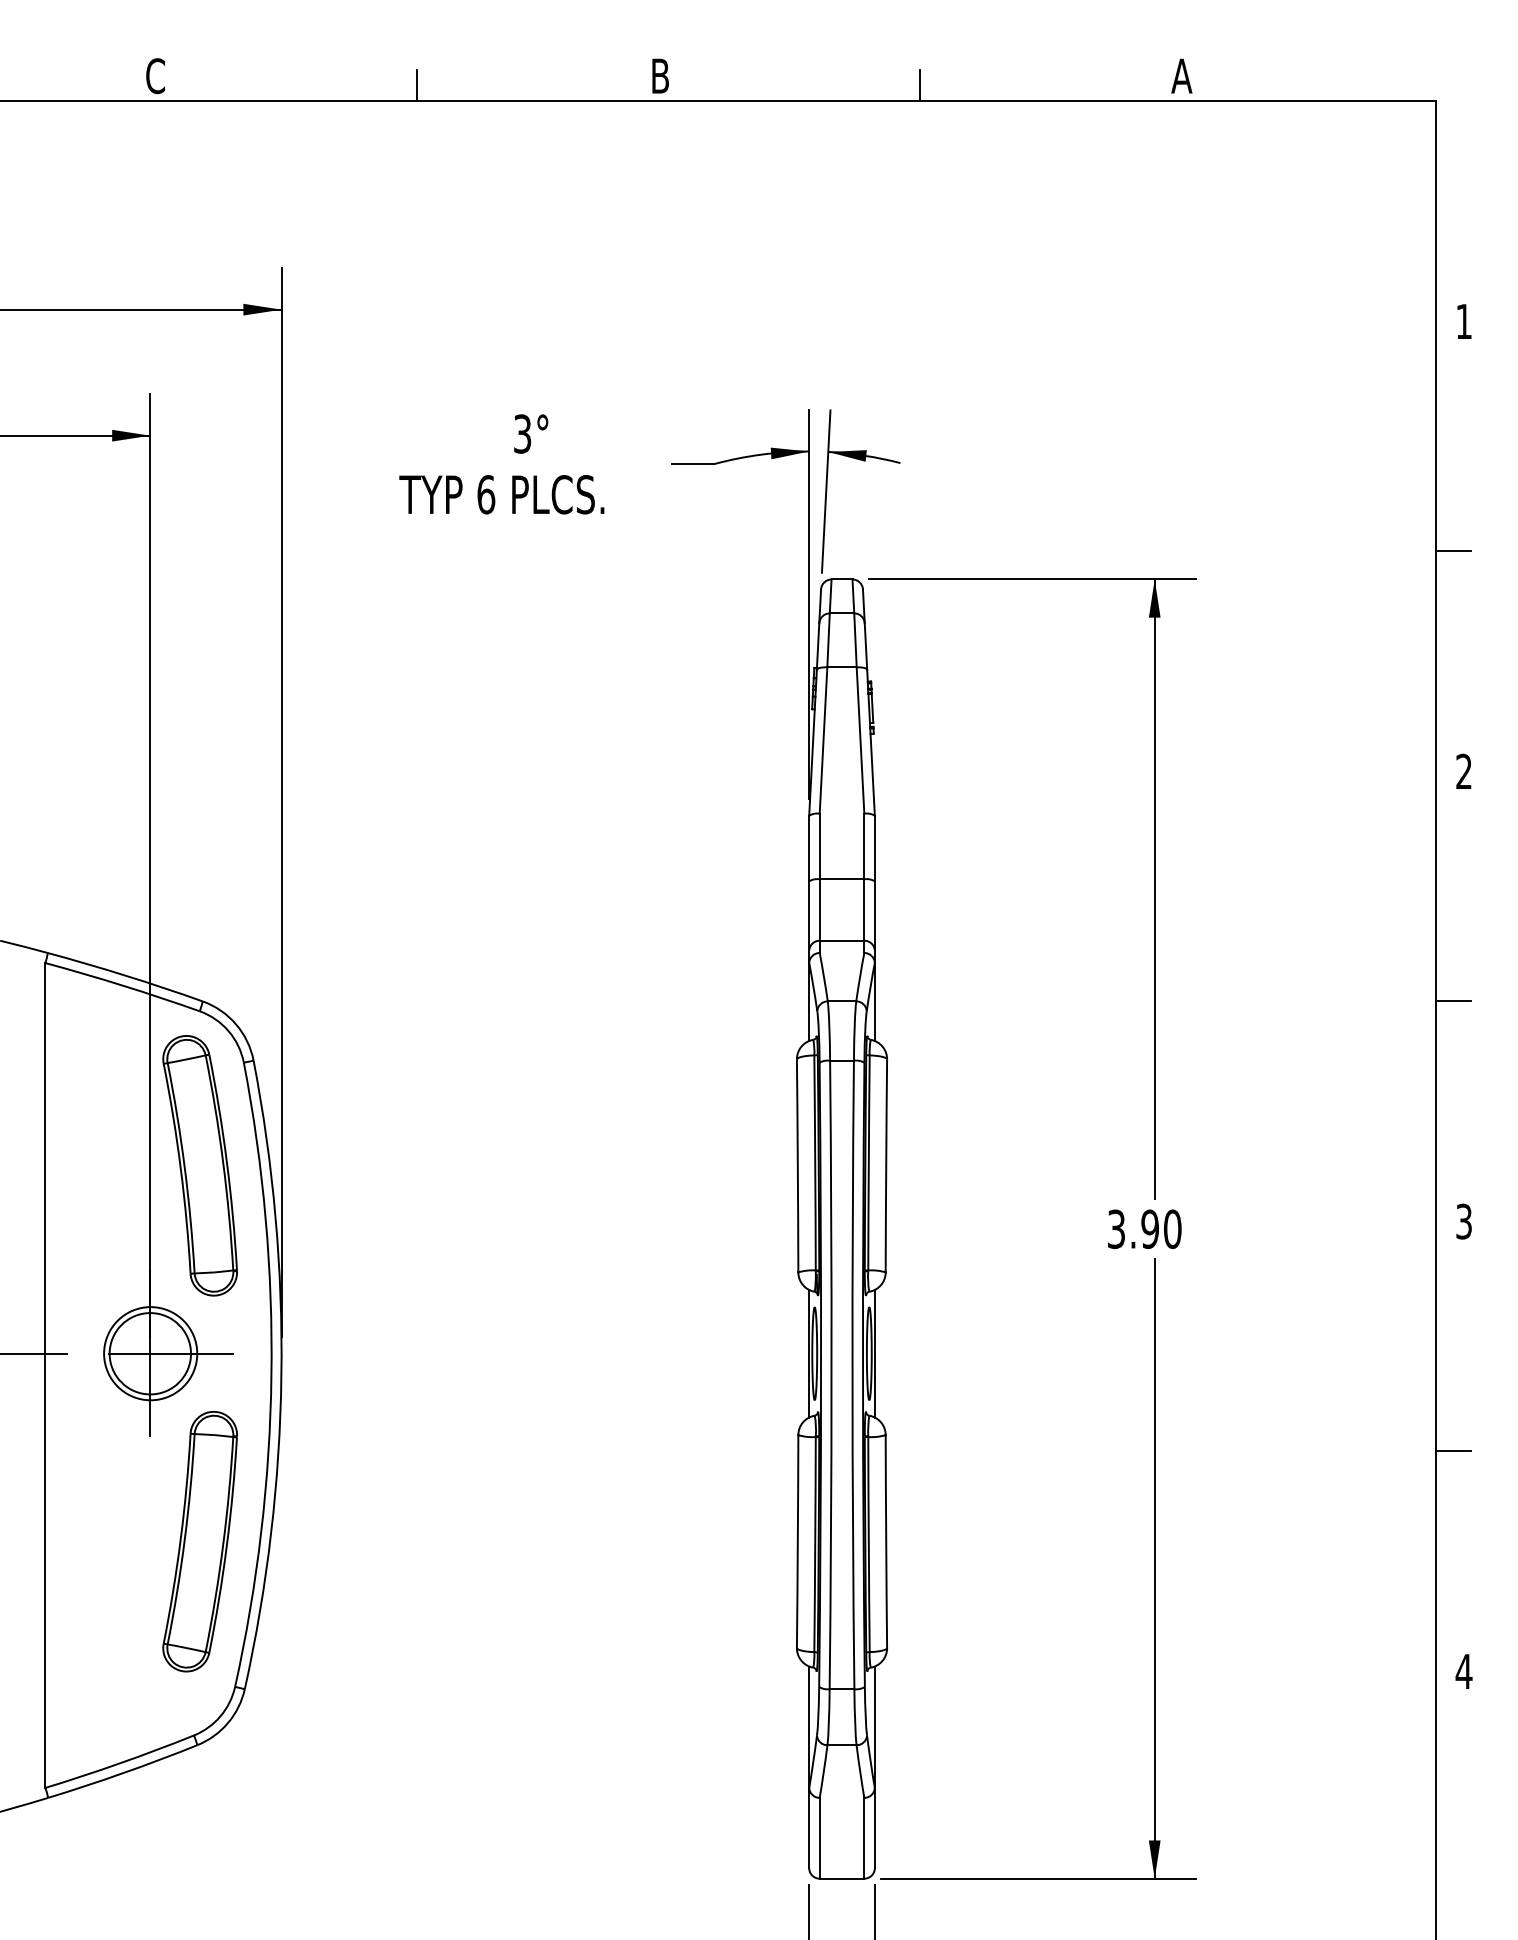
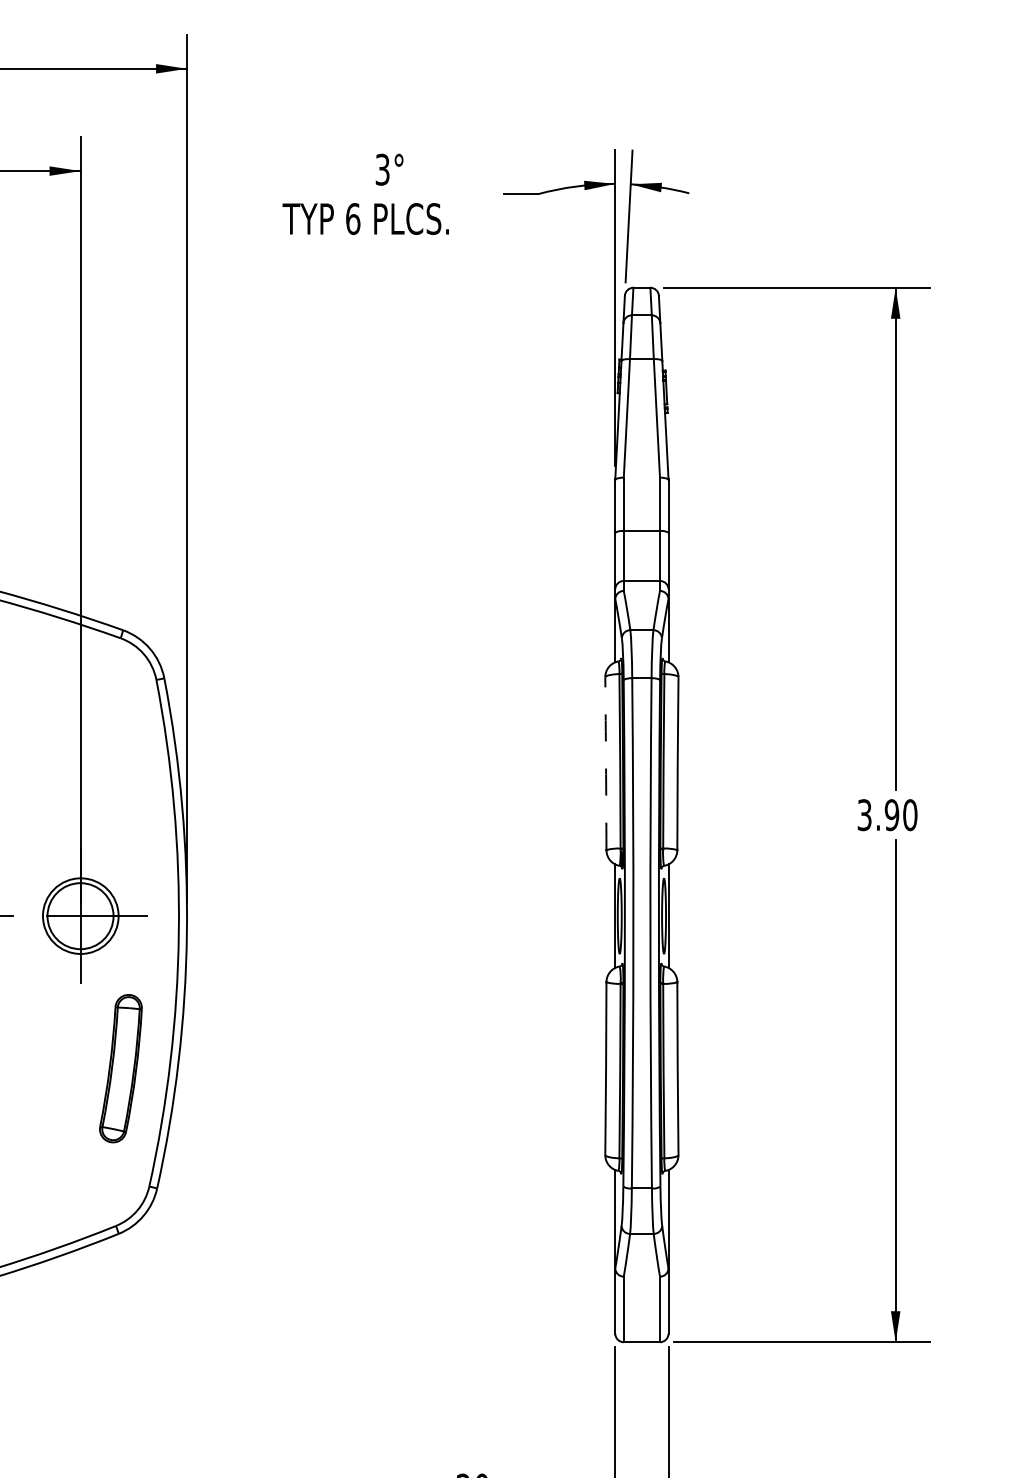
part: (199, 1165) -> (120, 763), removed
arc: (797, 1165) -> (605, 763), solid -> dashed
part: (199, 1541) -> (120, 1068), size x0.7

